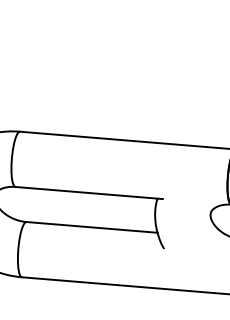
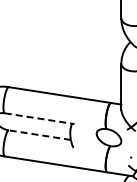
line: (90, 192) -> (40, 118), solid -> dashed
line: (91, 228) -> (39, 135), solid -> dashed

